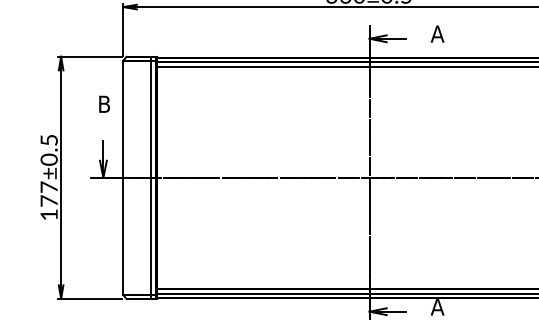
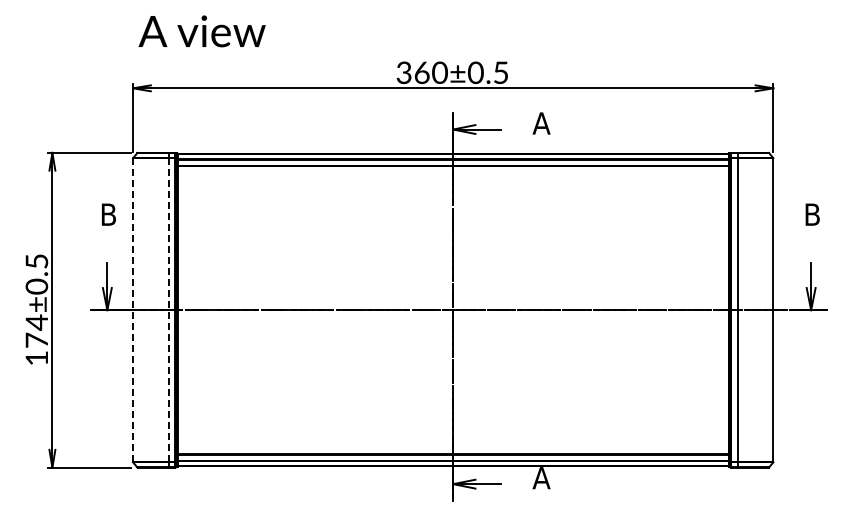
line: (123, 178) -> (133, 310), solid -> dashed
line: (150, 178) -> (168, 310), solid -> dashed
text: (48, 187) -> (36, 322), 177±0.5 -> 174±0.5

